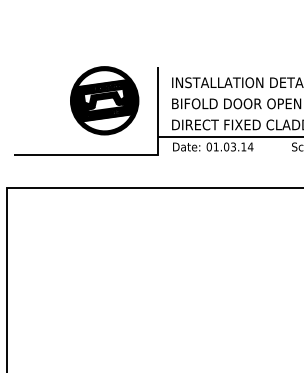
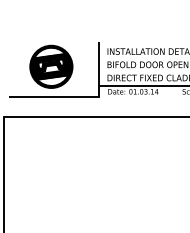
part: (104, 100) -> (51, 66), moved

